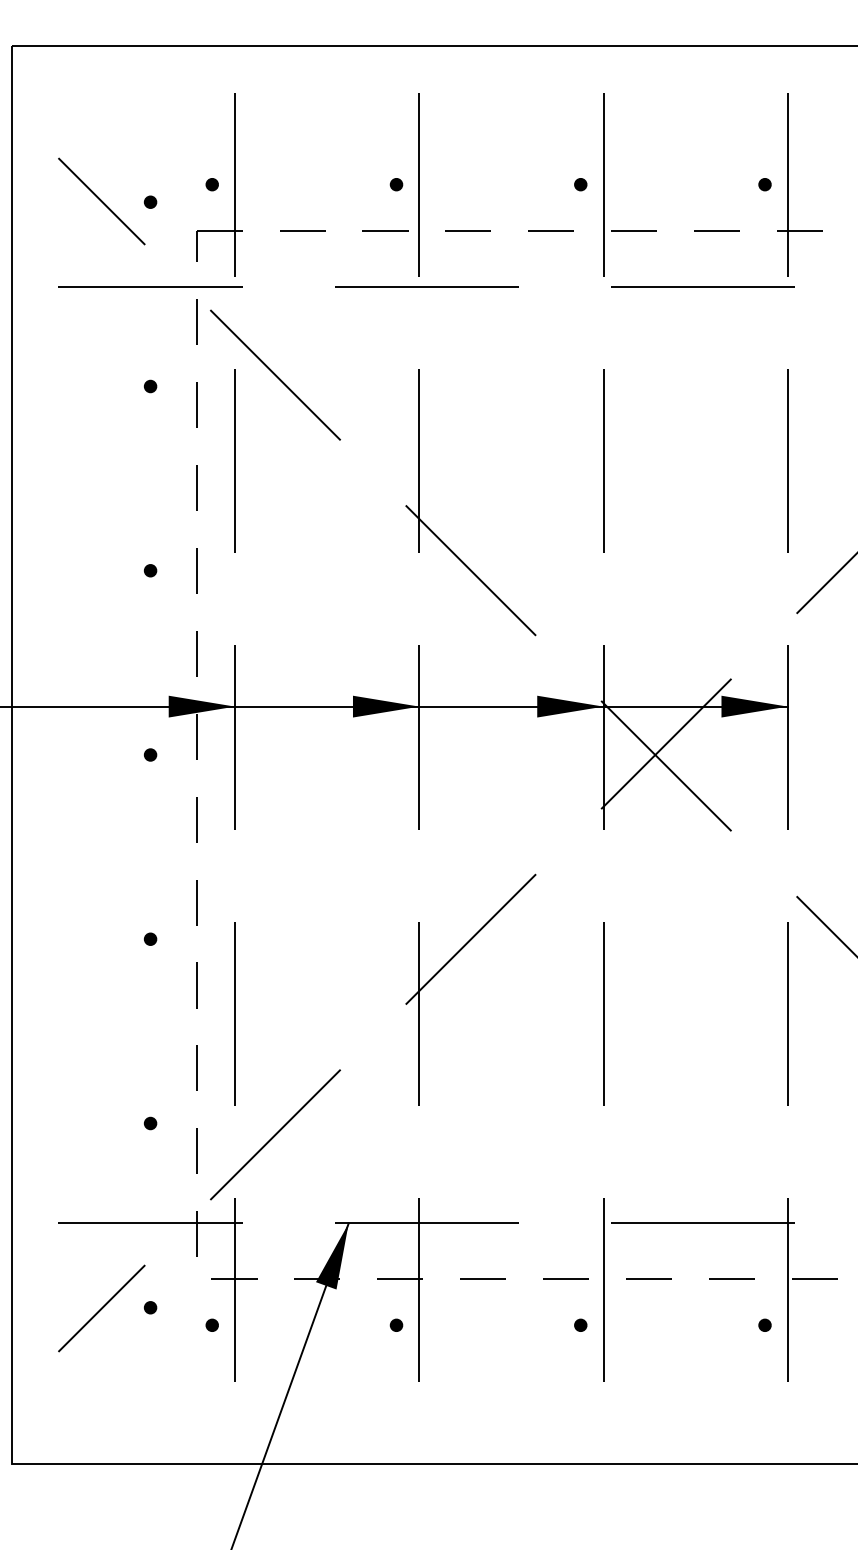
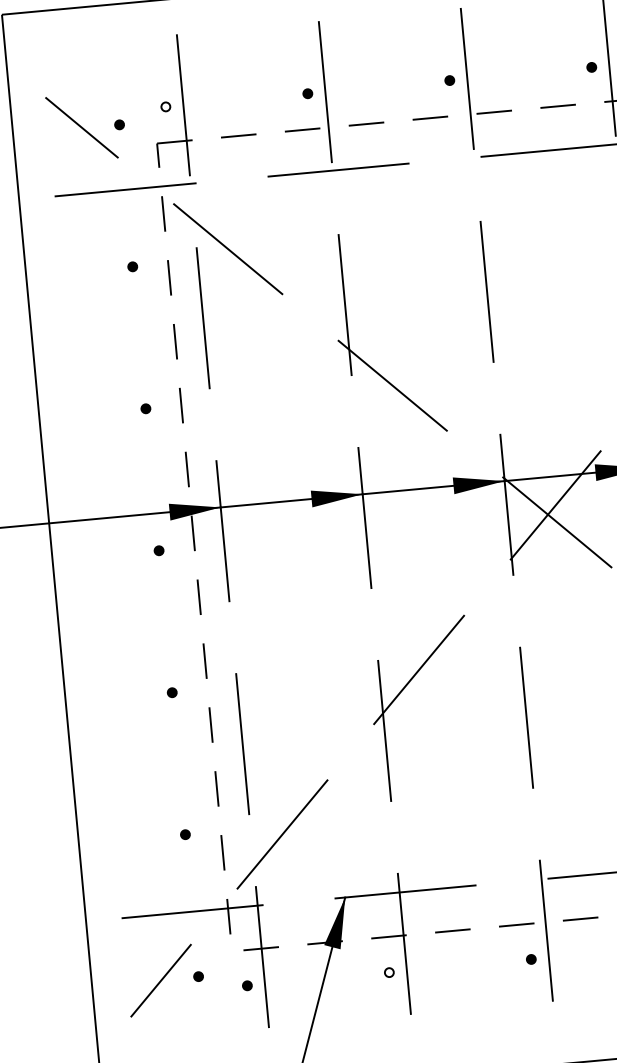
fill: (212, 184) -> (166, 106), removed
fill: (396, 1325) -> (389, 972), removed

